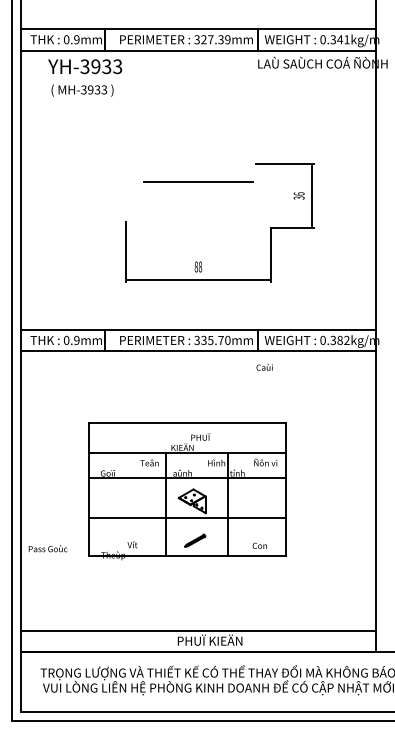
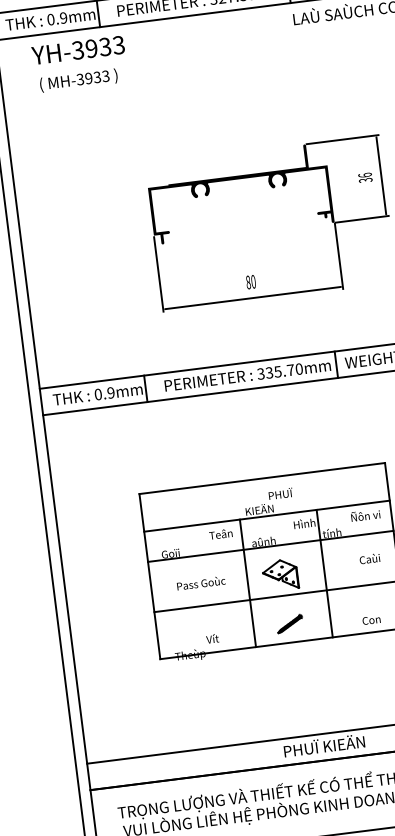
fill: (198, 195) -> (239, 193), added
text: (200, 268) -> (253, 283), 88 -> 80
text: (264, 366) -> (369, 557), moved
text: (47, 548) -> (200, 583), moved

